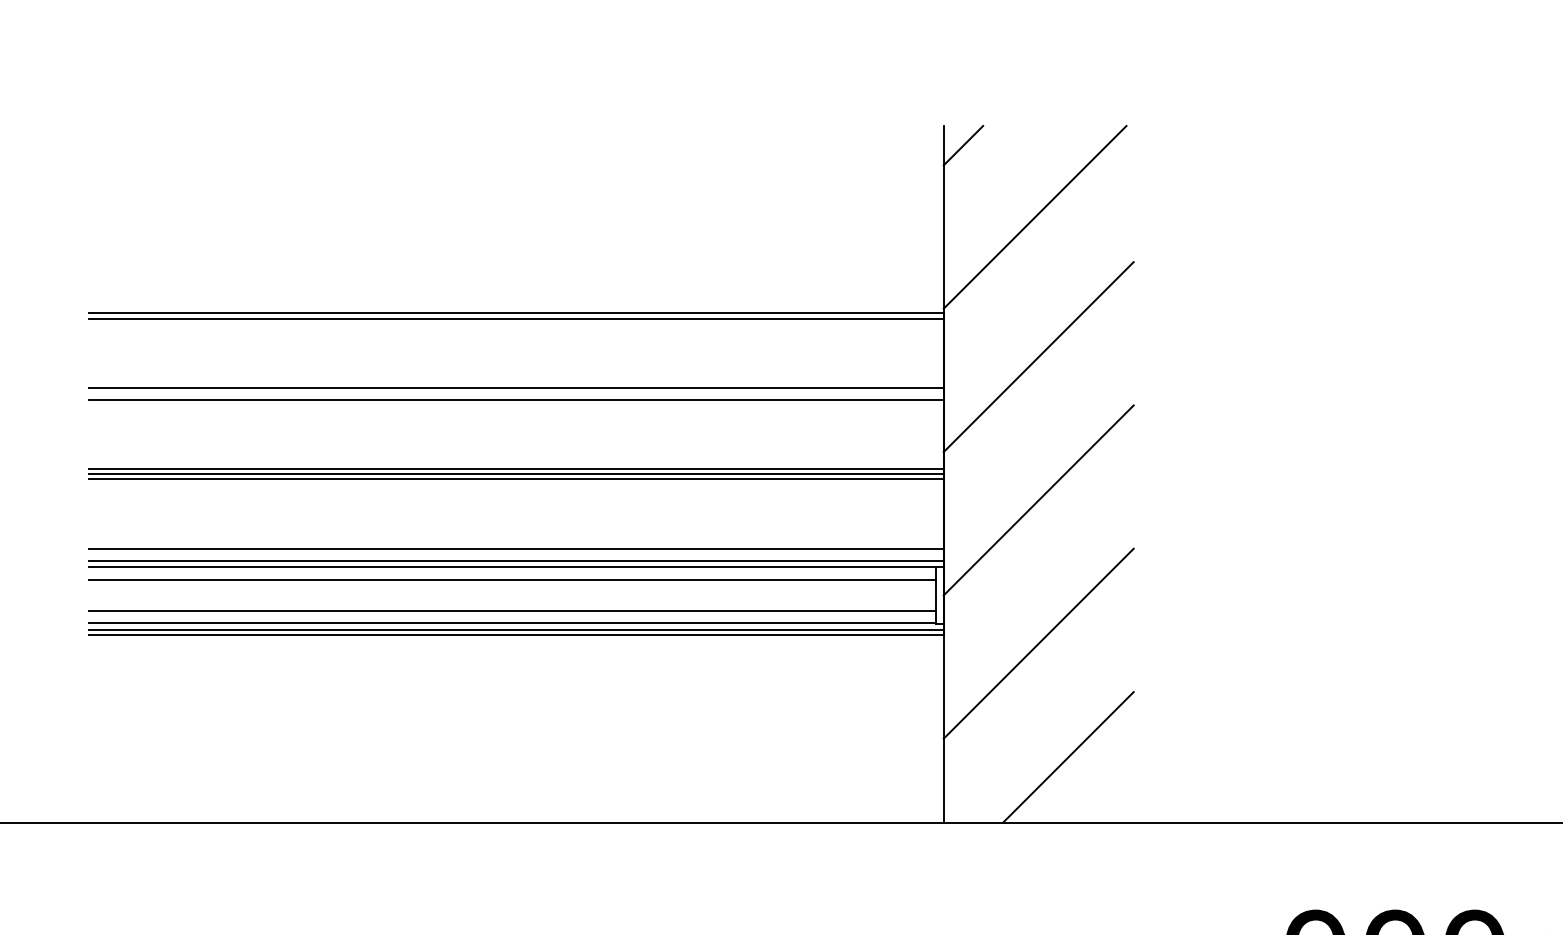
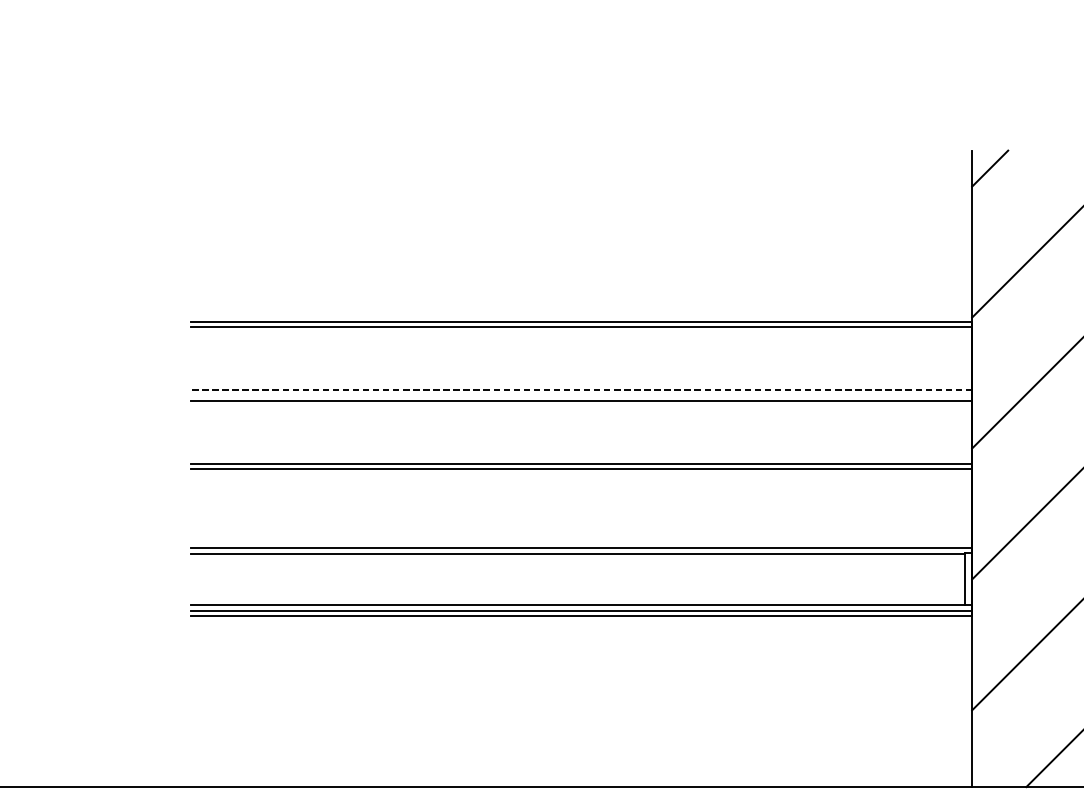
line: (516, 388) -> (581, 390), solid -> dashed
line: (515, 479) -> (581, 473), removed
line: (515, 549) -> (581, 537), removed
line: (512, 579) -> (578, 564), removed
line: (512, 611) -> (578, 594), removed

